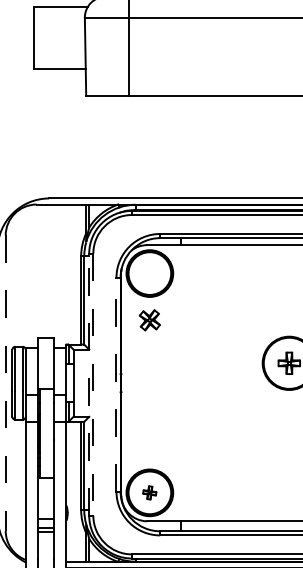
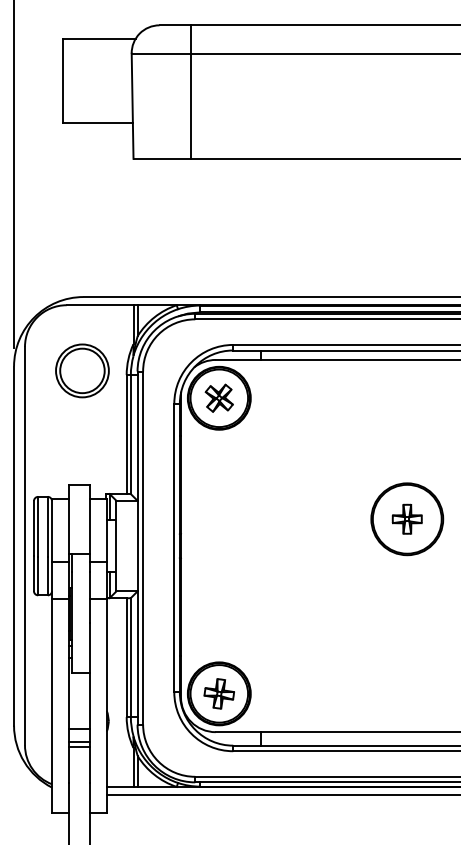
part: (48, 252) -> (82, 370), added
part: (149, 319) -> (218, 397), moved
line: (5, 383) -> (24, 546), dashed -> solid
line: (116, 384) -> (174, 547), dashed -> solid
line: (89, 385) -> (137, 548), dashed -> solid
line: (93, 385) -> (143, 548), dashed -> solid
part: (149, 492) -> (218, 693), size x1.67

